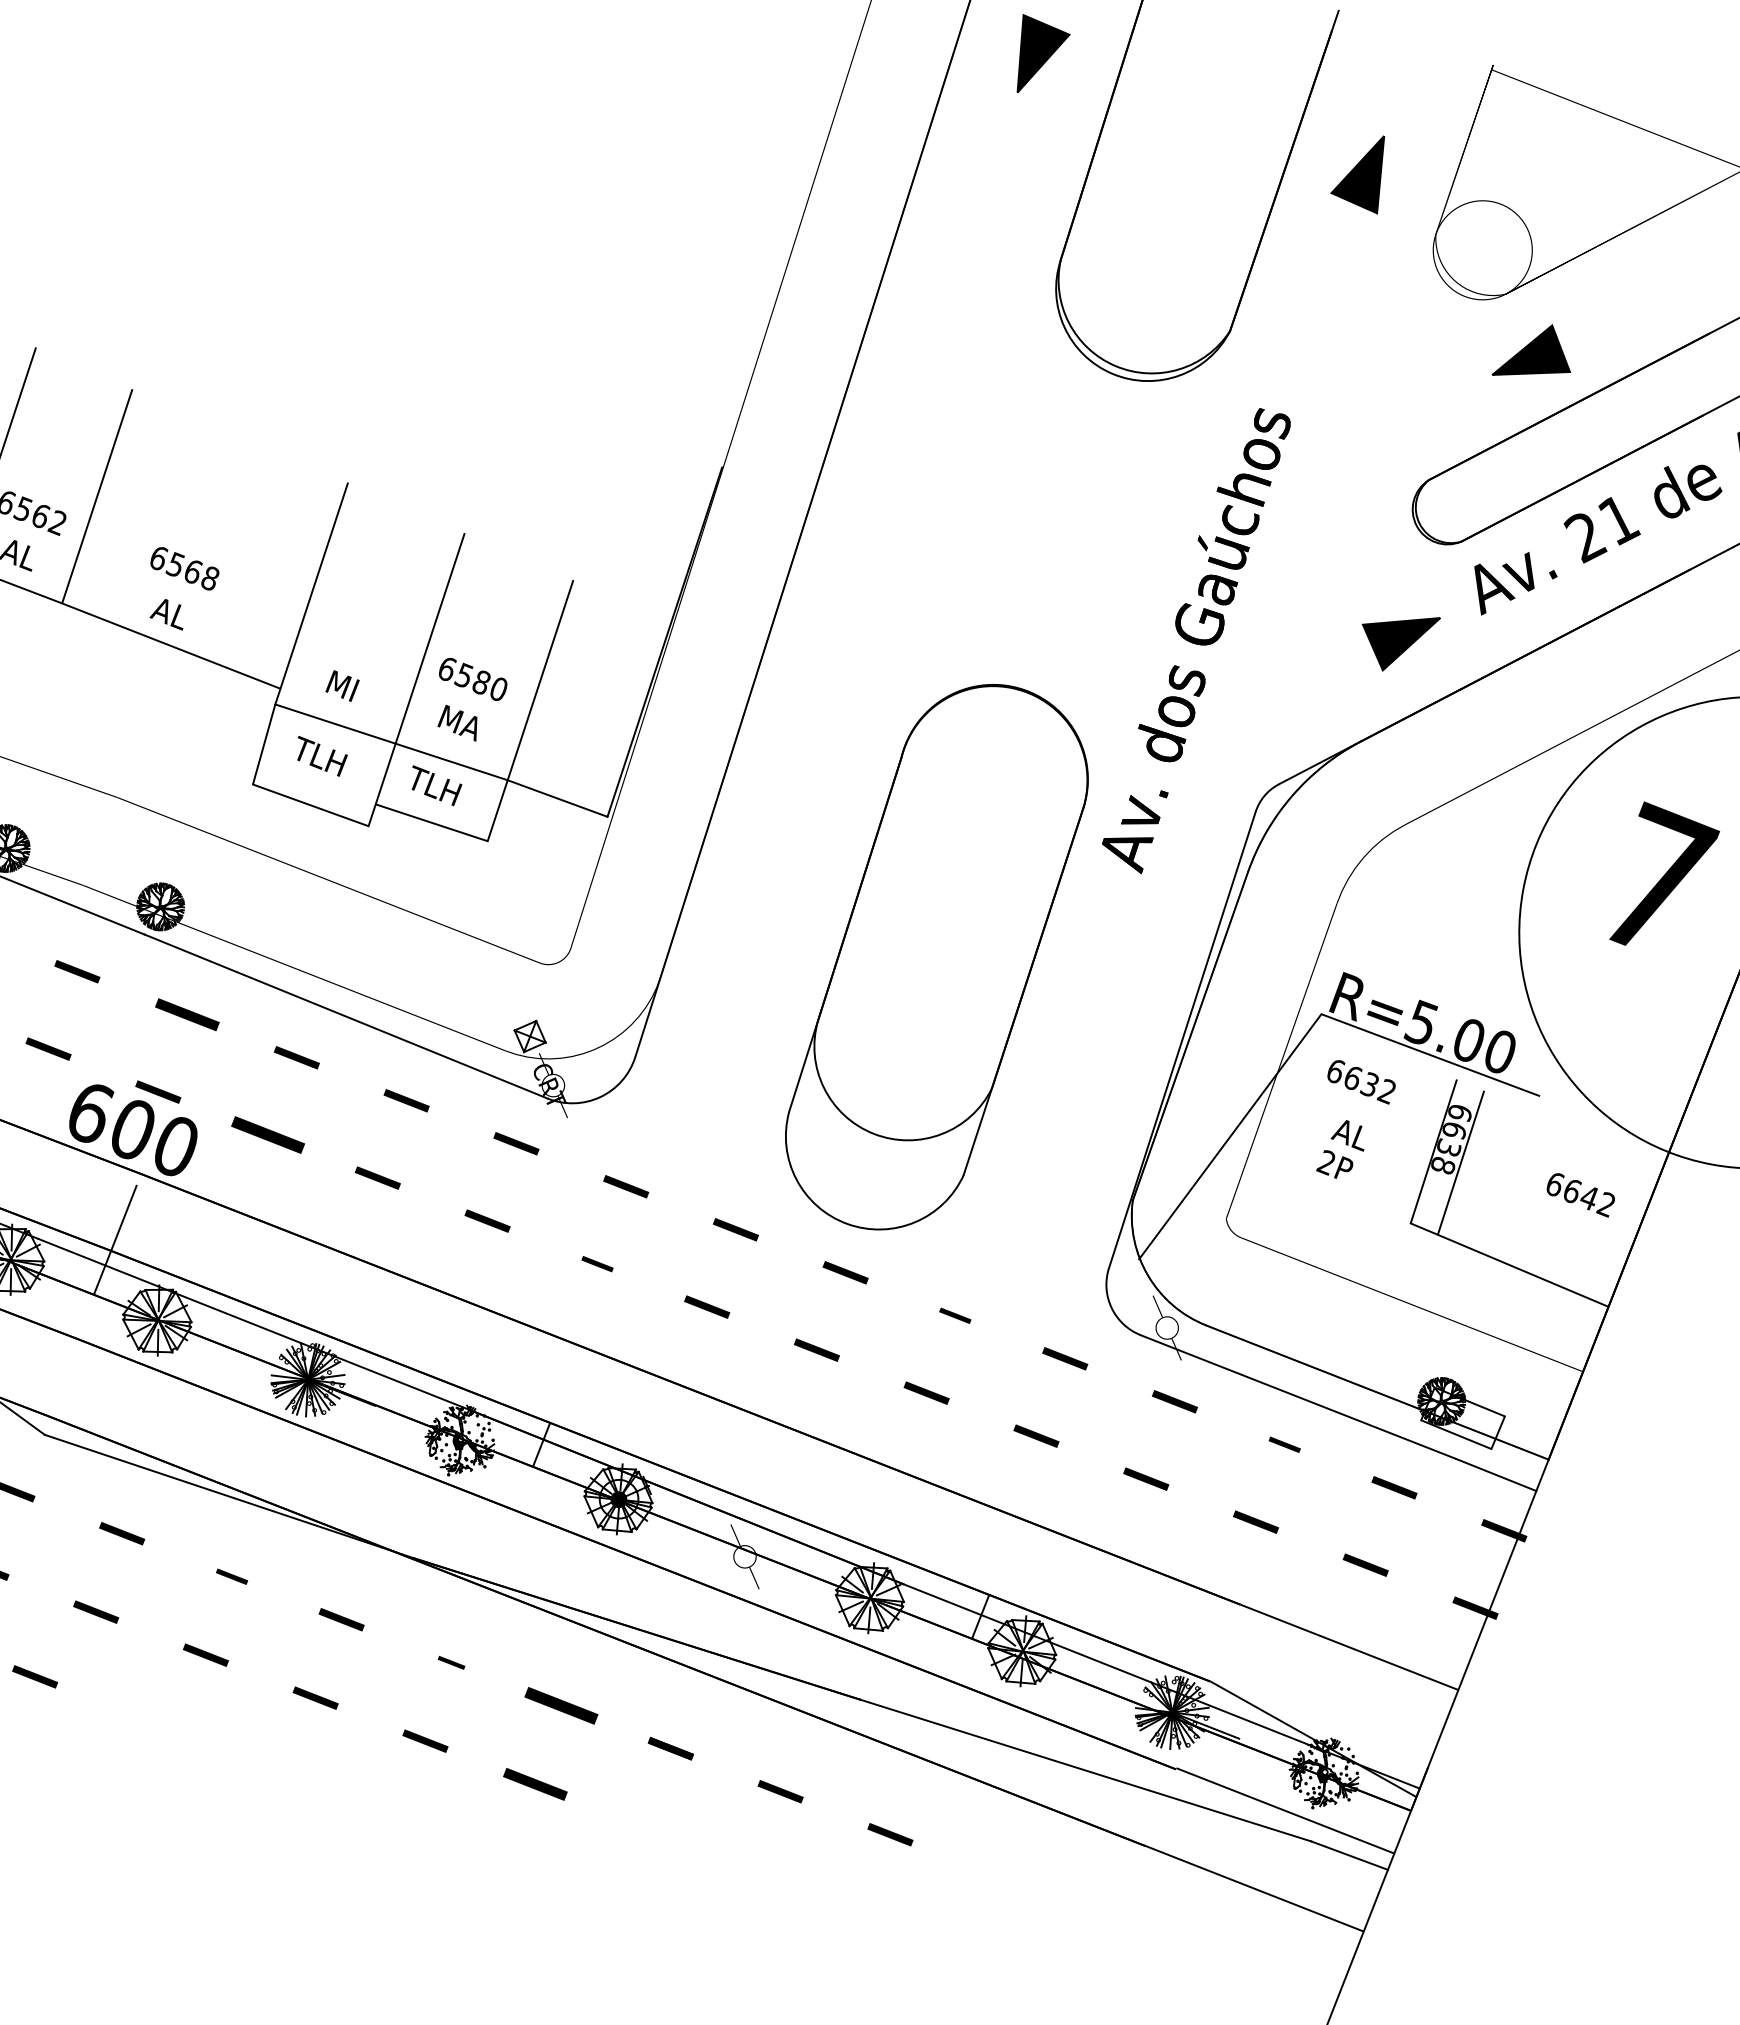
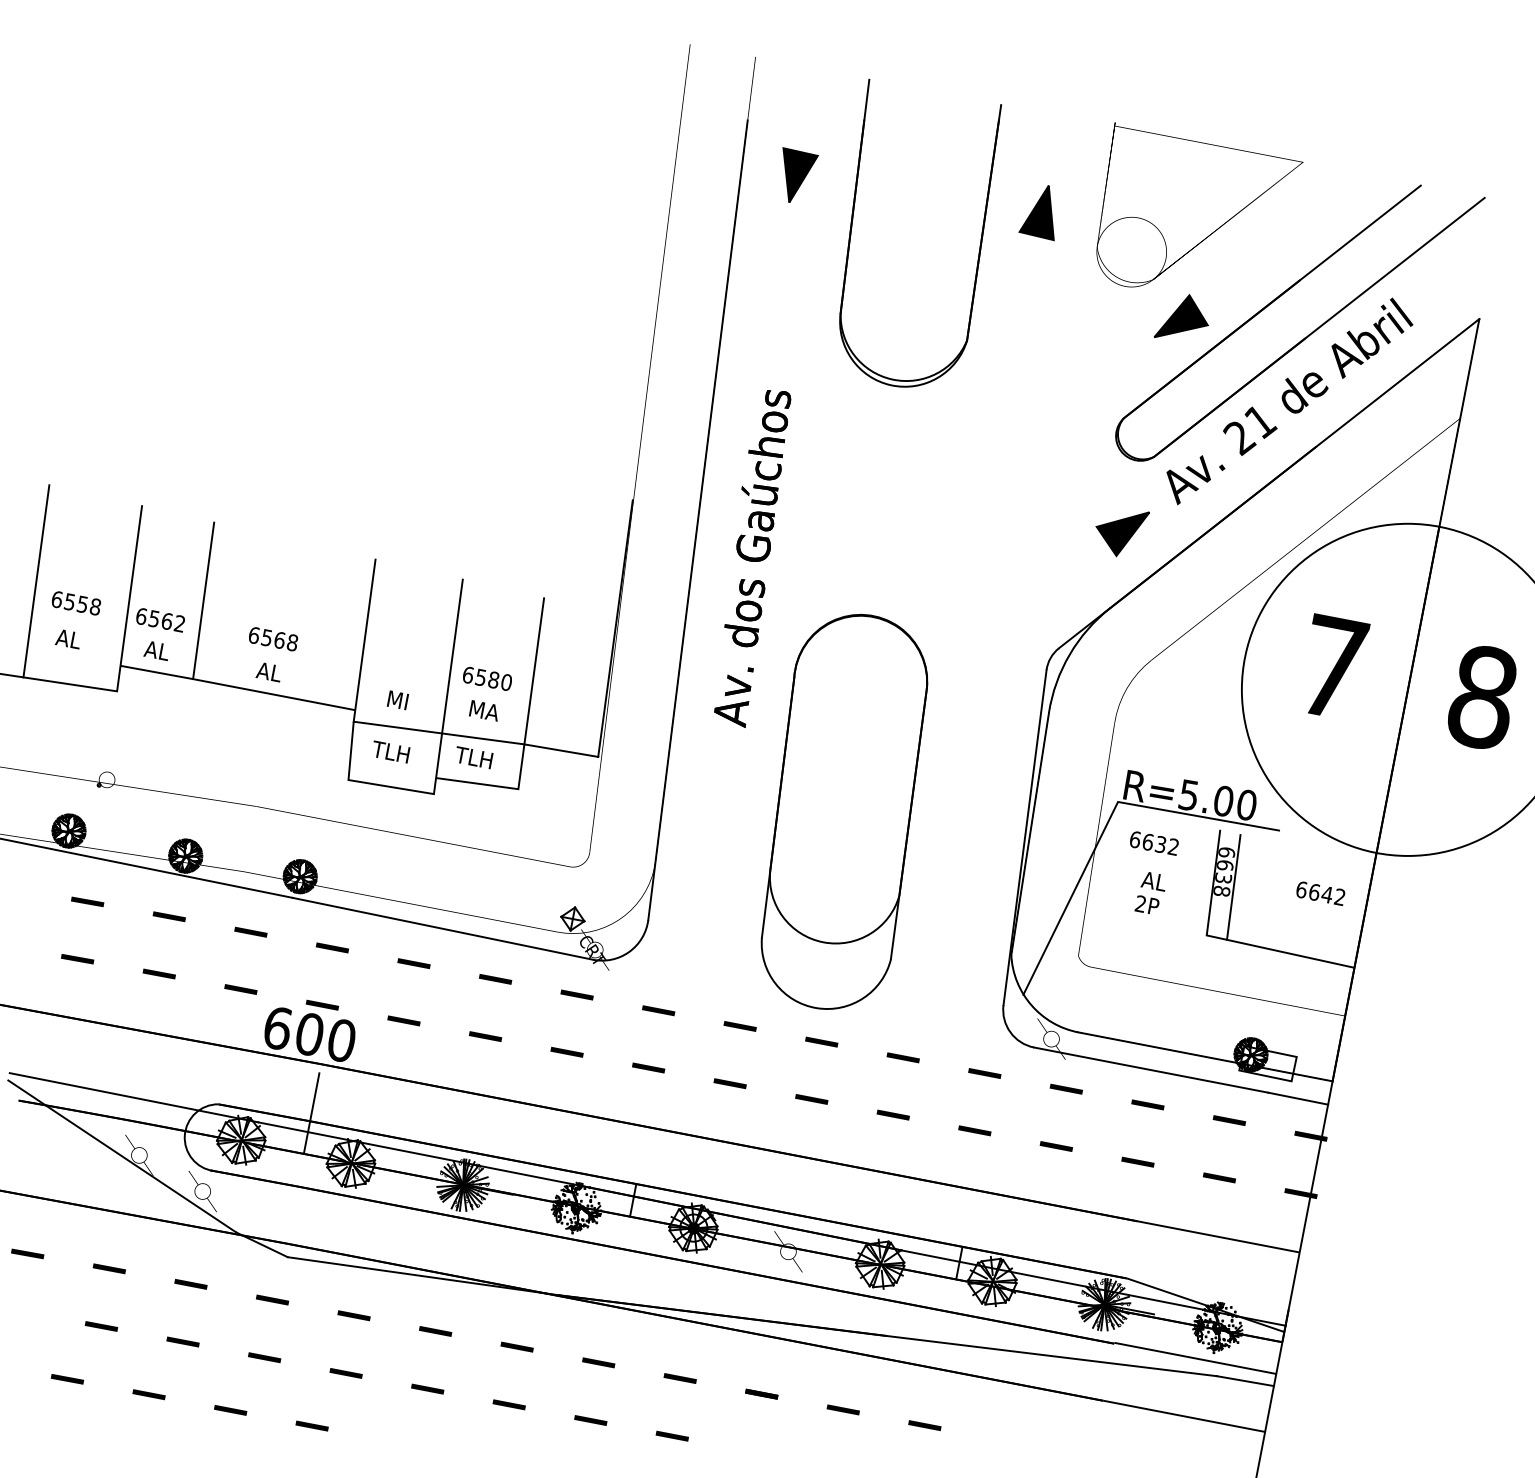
text: (1194, 640) -> (752, 559), moved
part: (185, 1013) -> (331, 947), size x0.71
part: (267, 1134) -> (403, 1020), size x0.62
part: (597, 1263) -> (648, 1067), size x1.43
part: (954, 1315) -> (902, 1057), size x1.43
part: (1284, 1444) -> (1147, 1104), size x1.43
part: (231, 1576) -> (435, 1331), size x1.43
part: (451, 1662) -> (598, 1362), size x1.67
part: (560, 1705) -> (679, 1378), size x0.62
part: (534, 1782) -> (671, 1435), size x0.71

